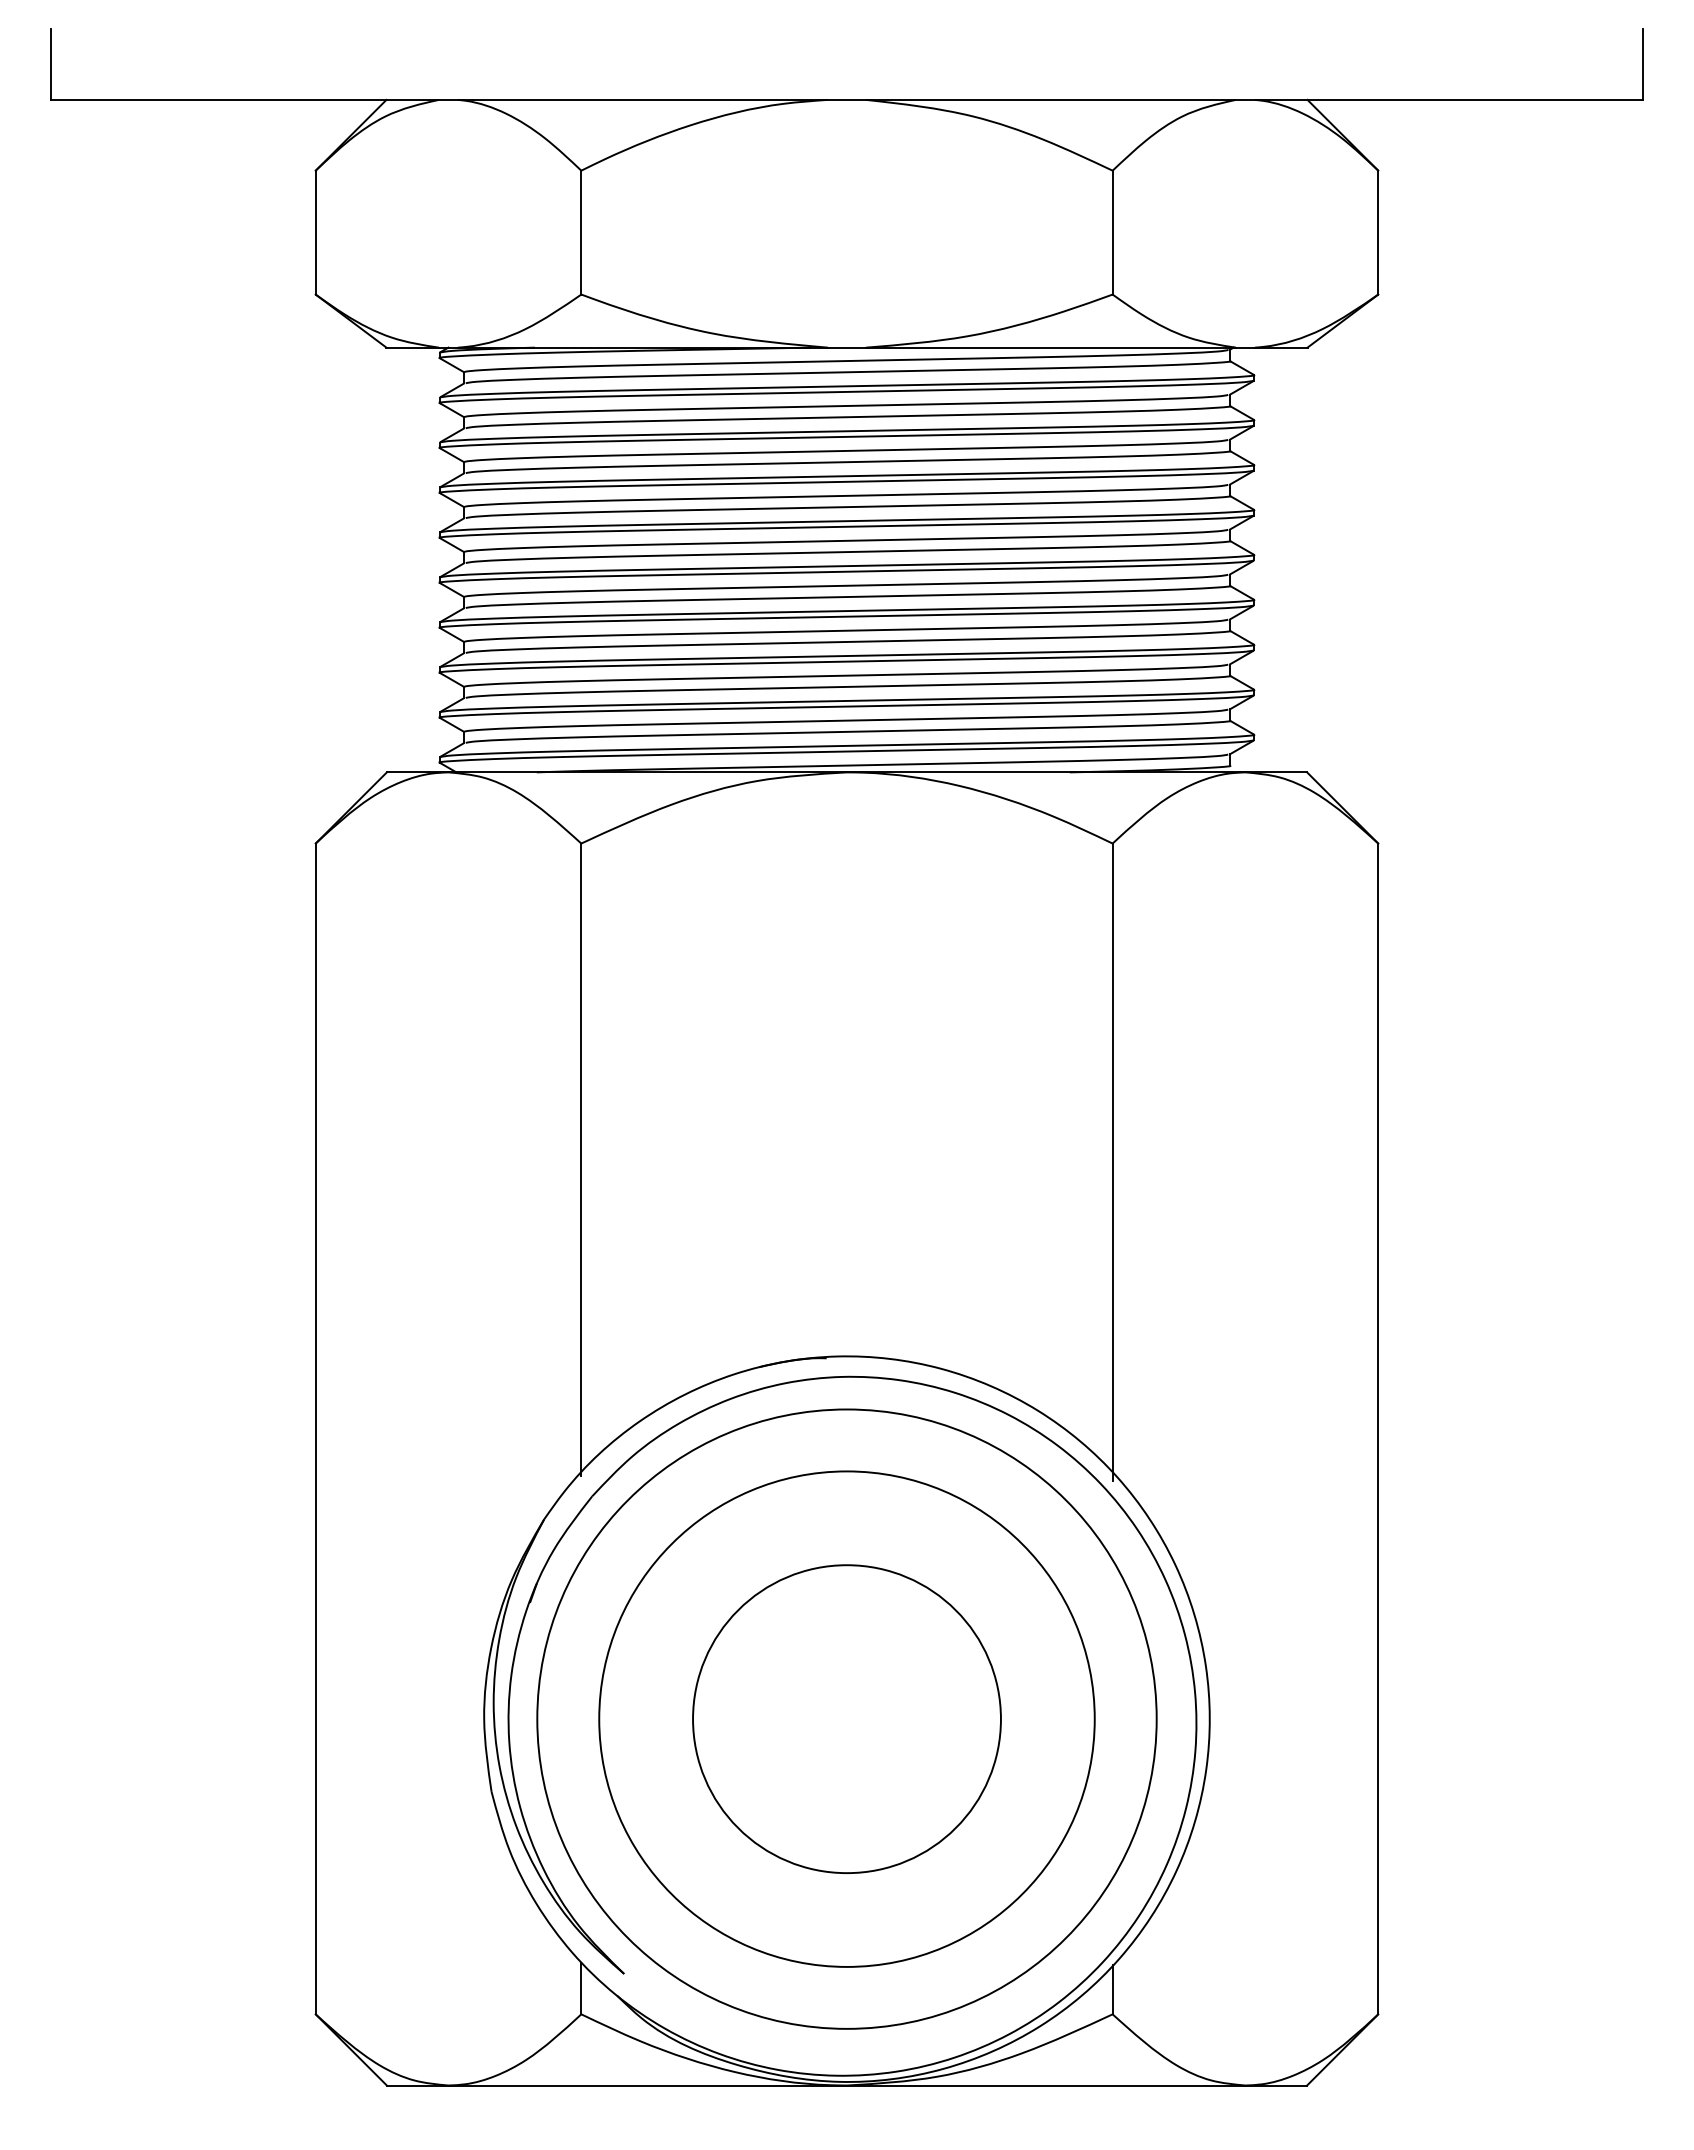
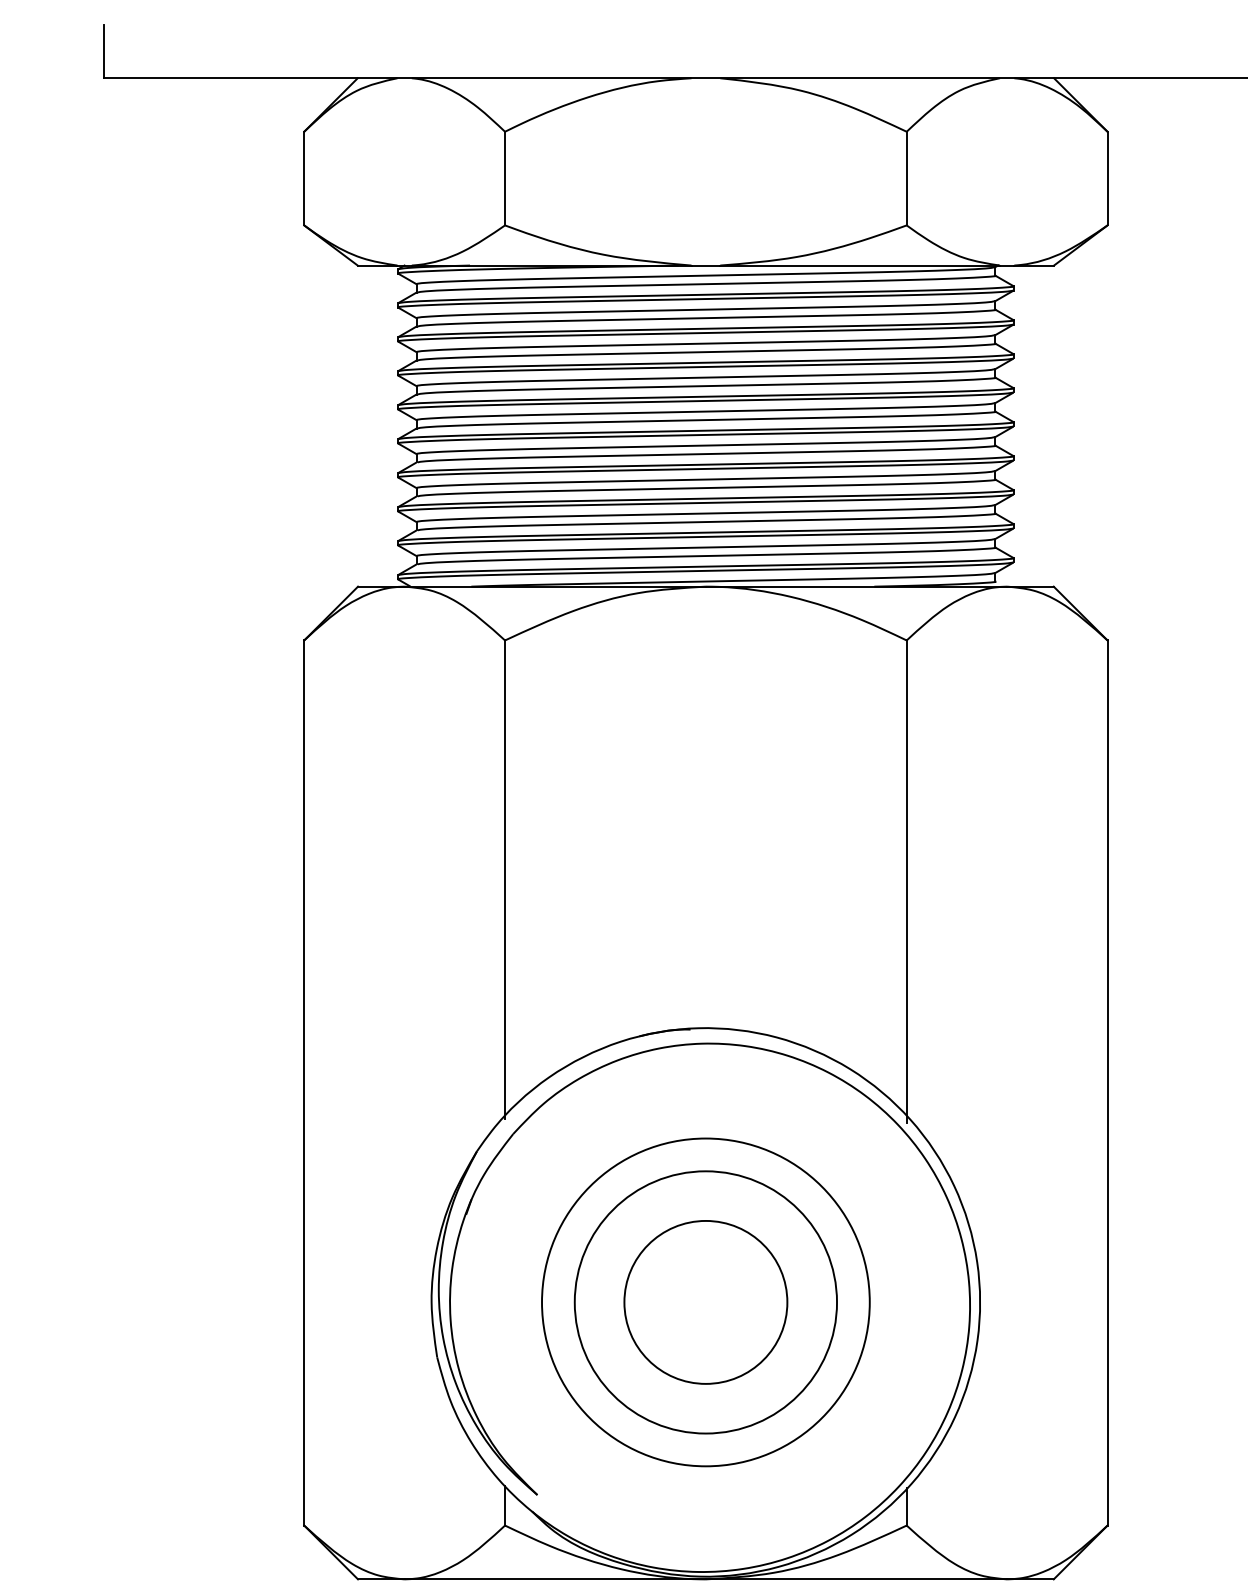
circle: (846, 1718) -> (705, 1301), size x0.7
circle: (846, 1718) -> (705, 1301), size x0.7
circle: (846, 1719) -> (705, 1302), size x0.7

